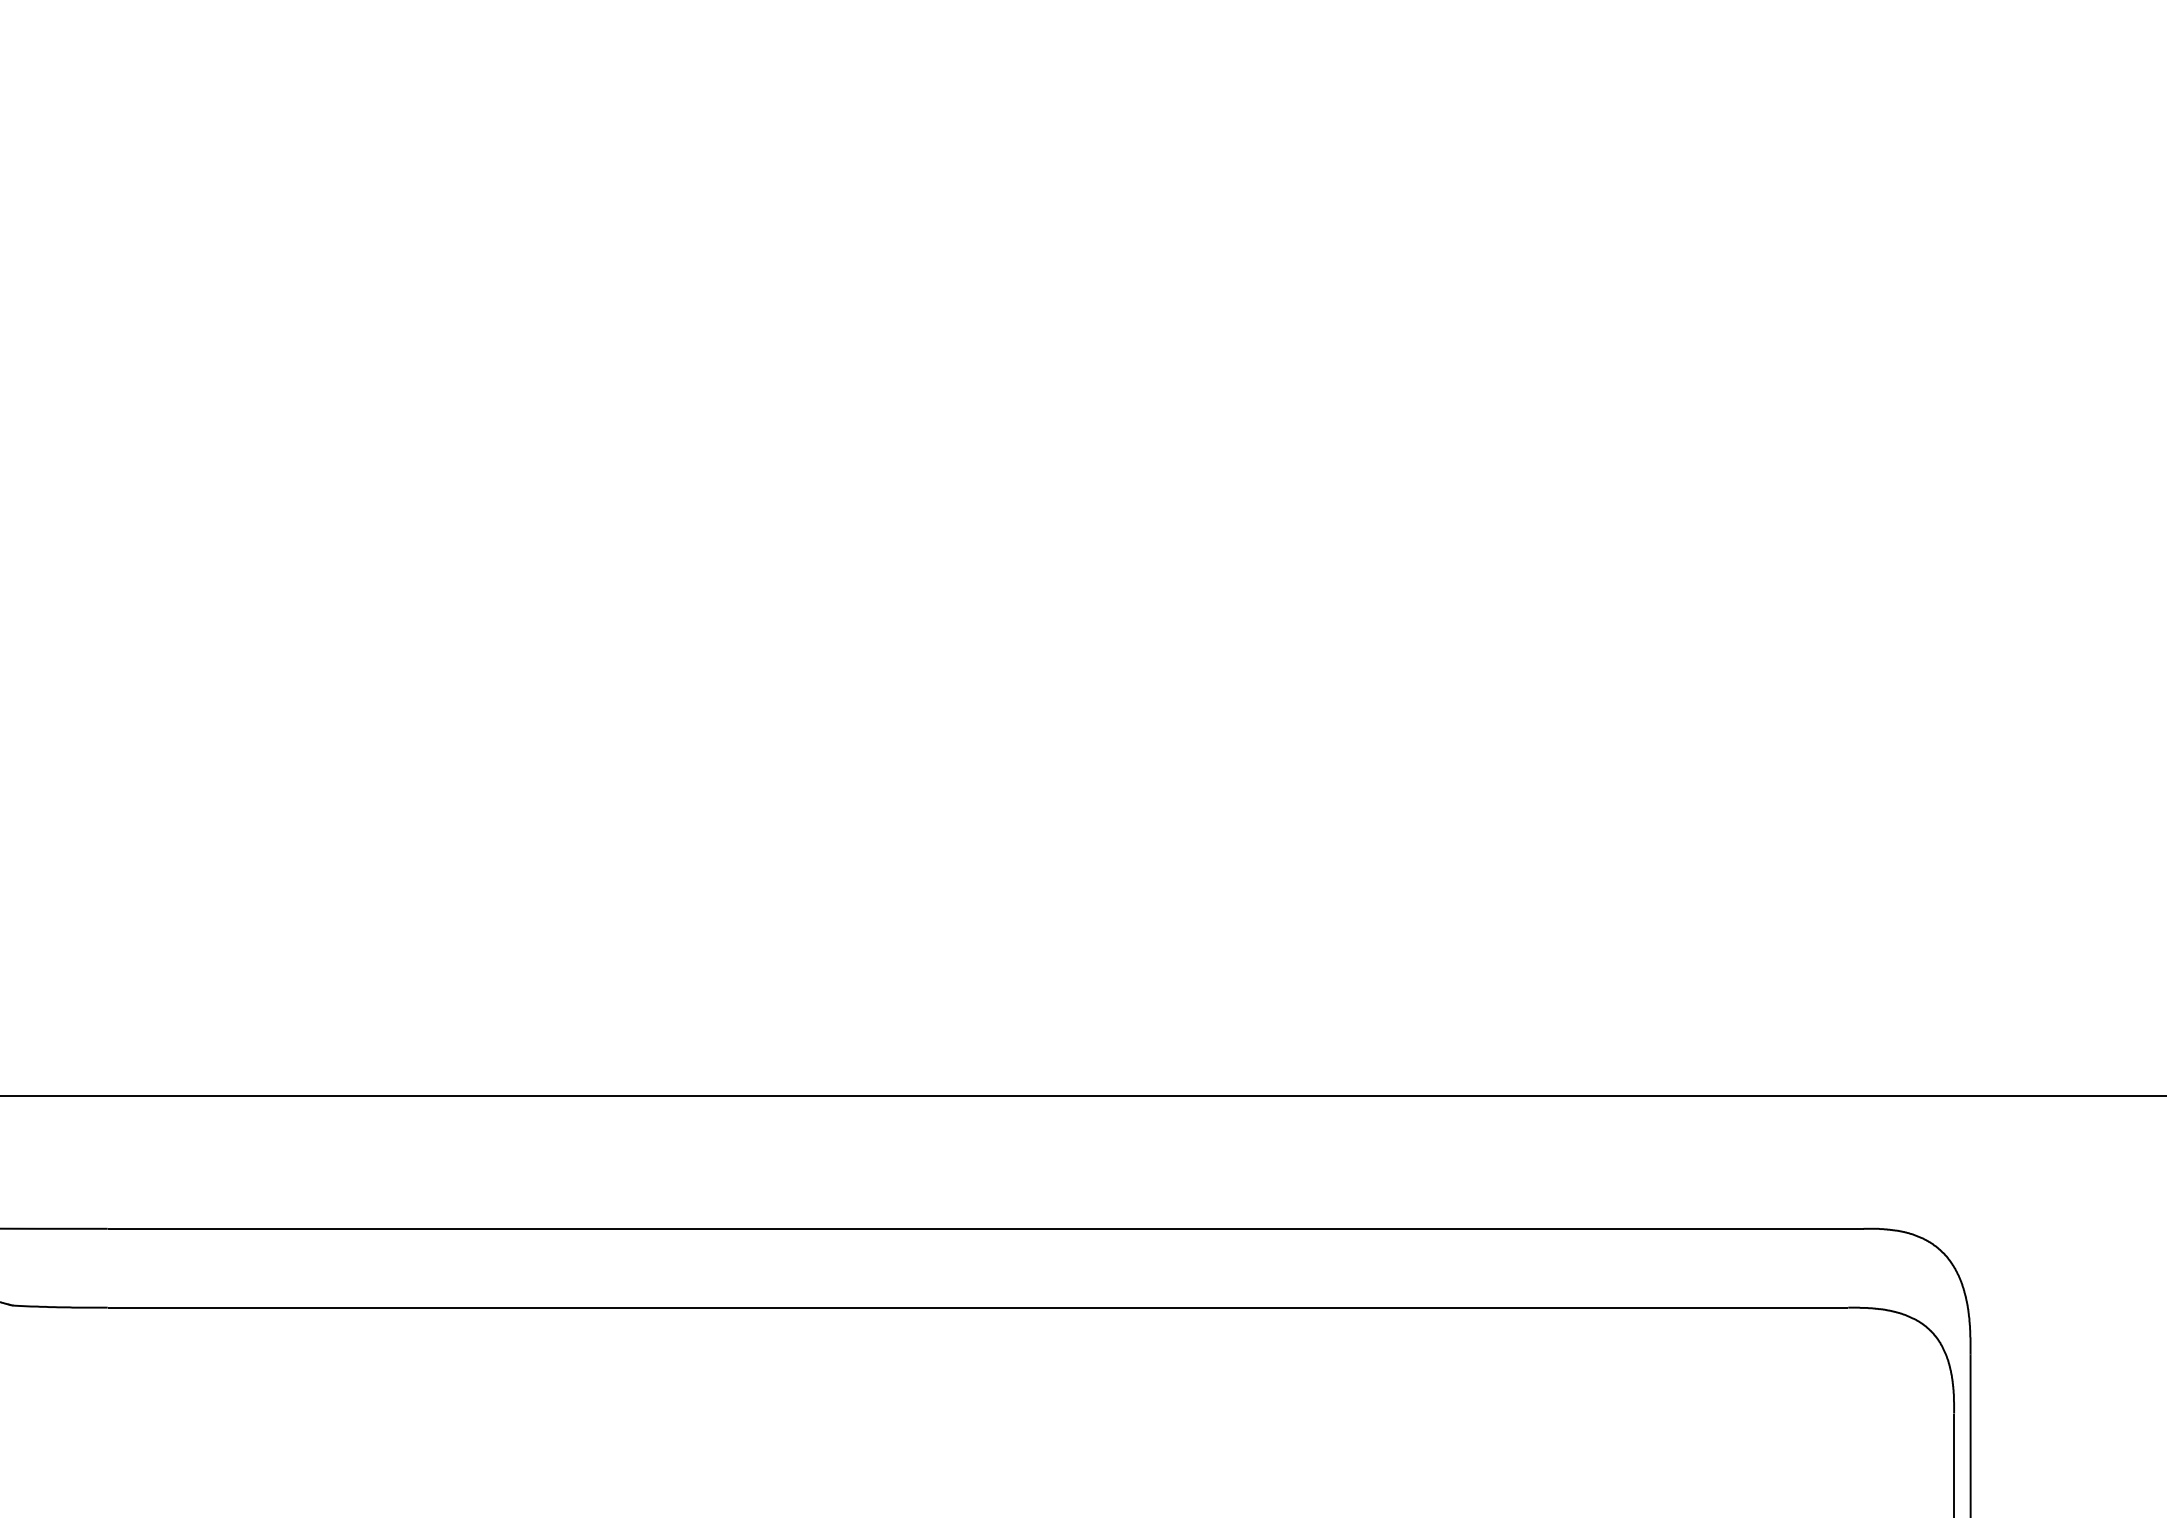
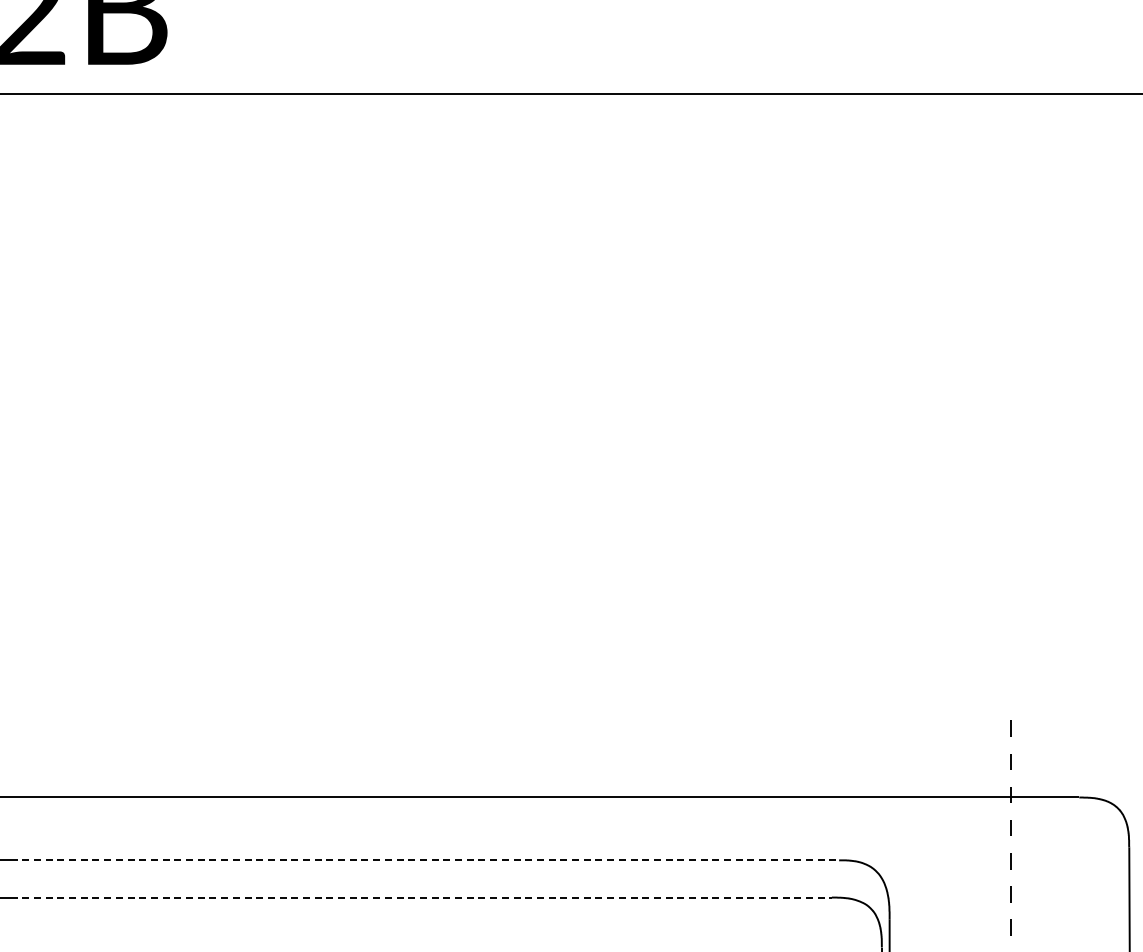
line: (987, 1229) -> (425, 860), solid -> dashed
line: (978, 1307) -> (421, 897), solid -> dashed

